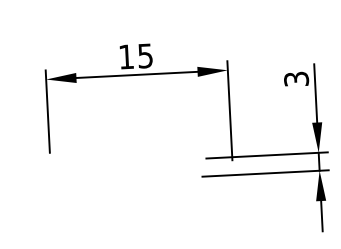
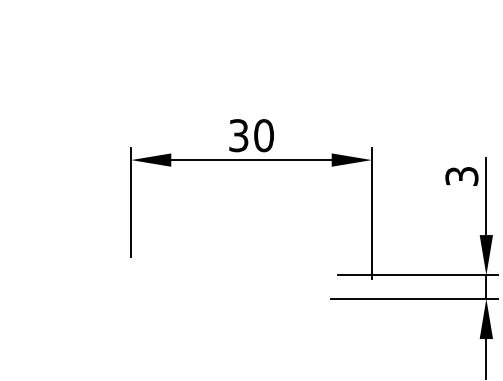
text: (136, 56) -> (251, 135), 15 -> 30

